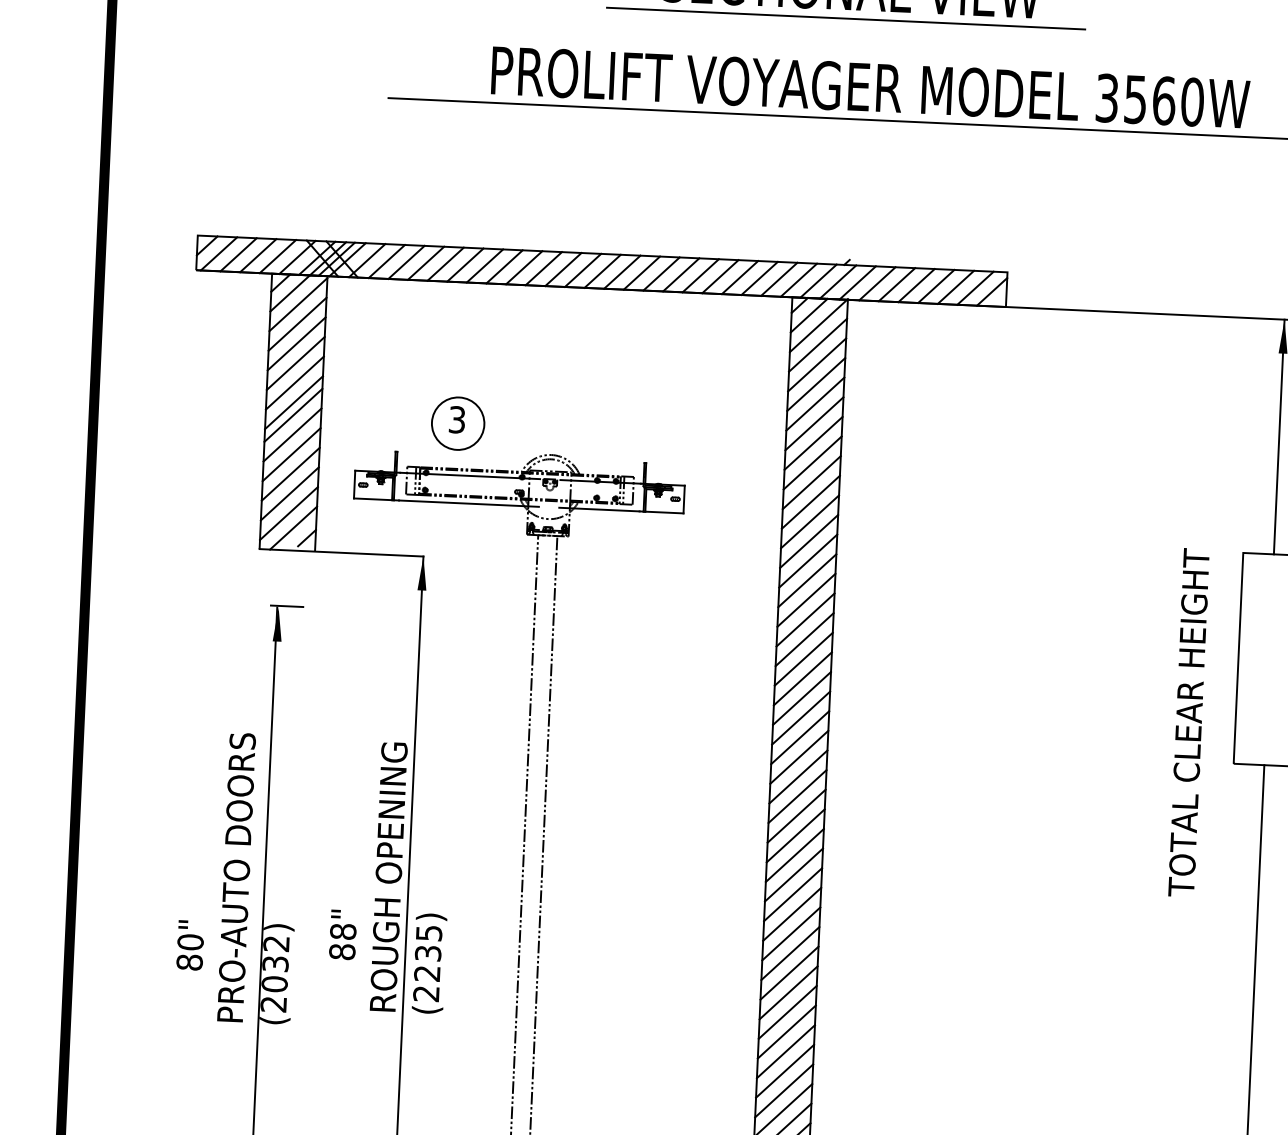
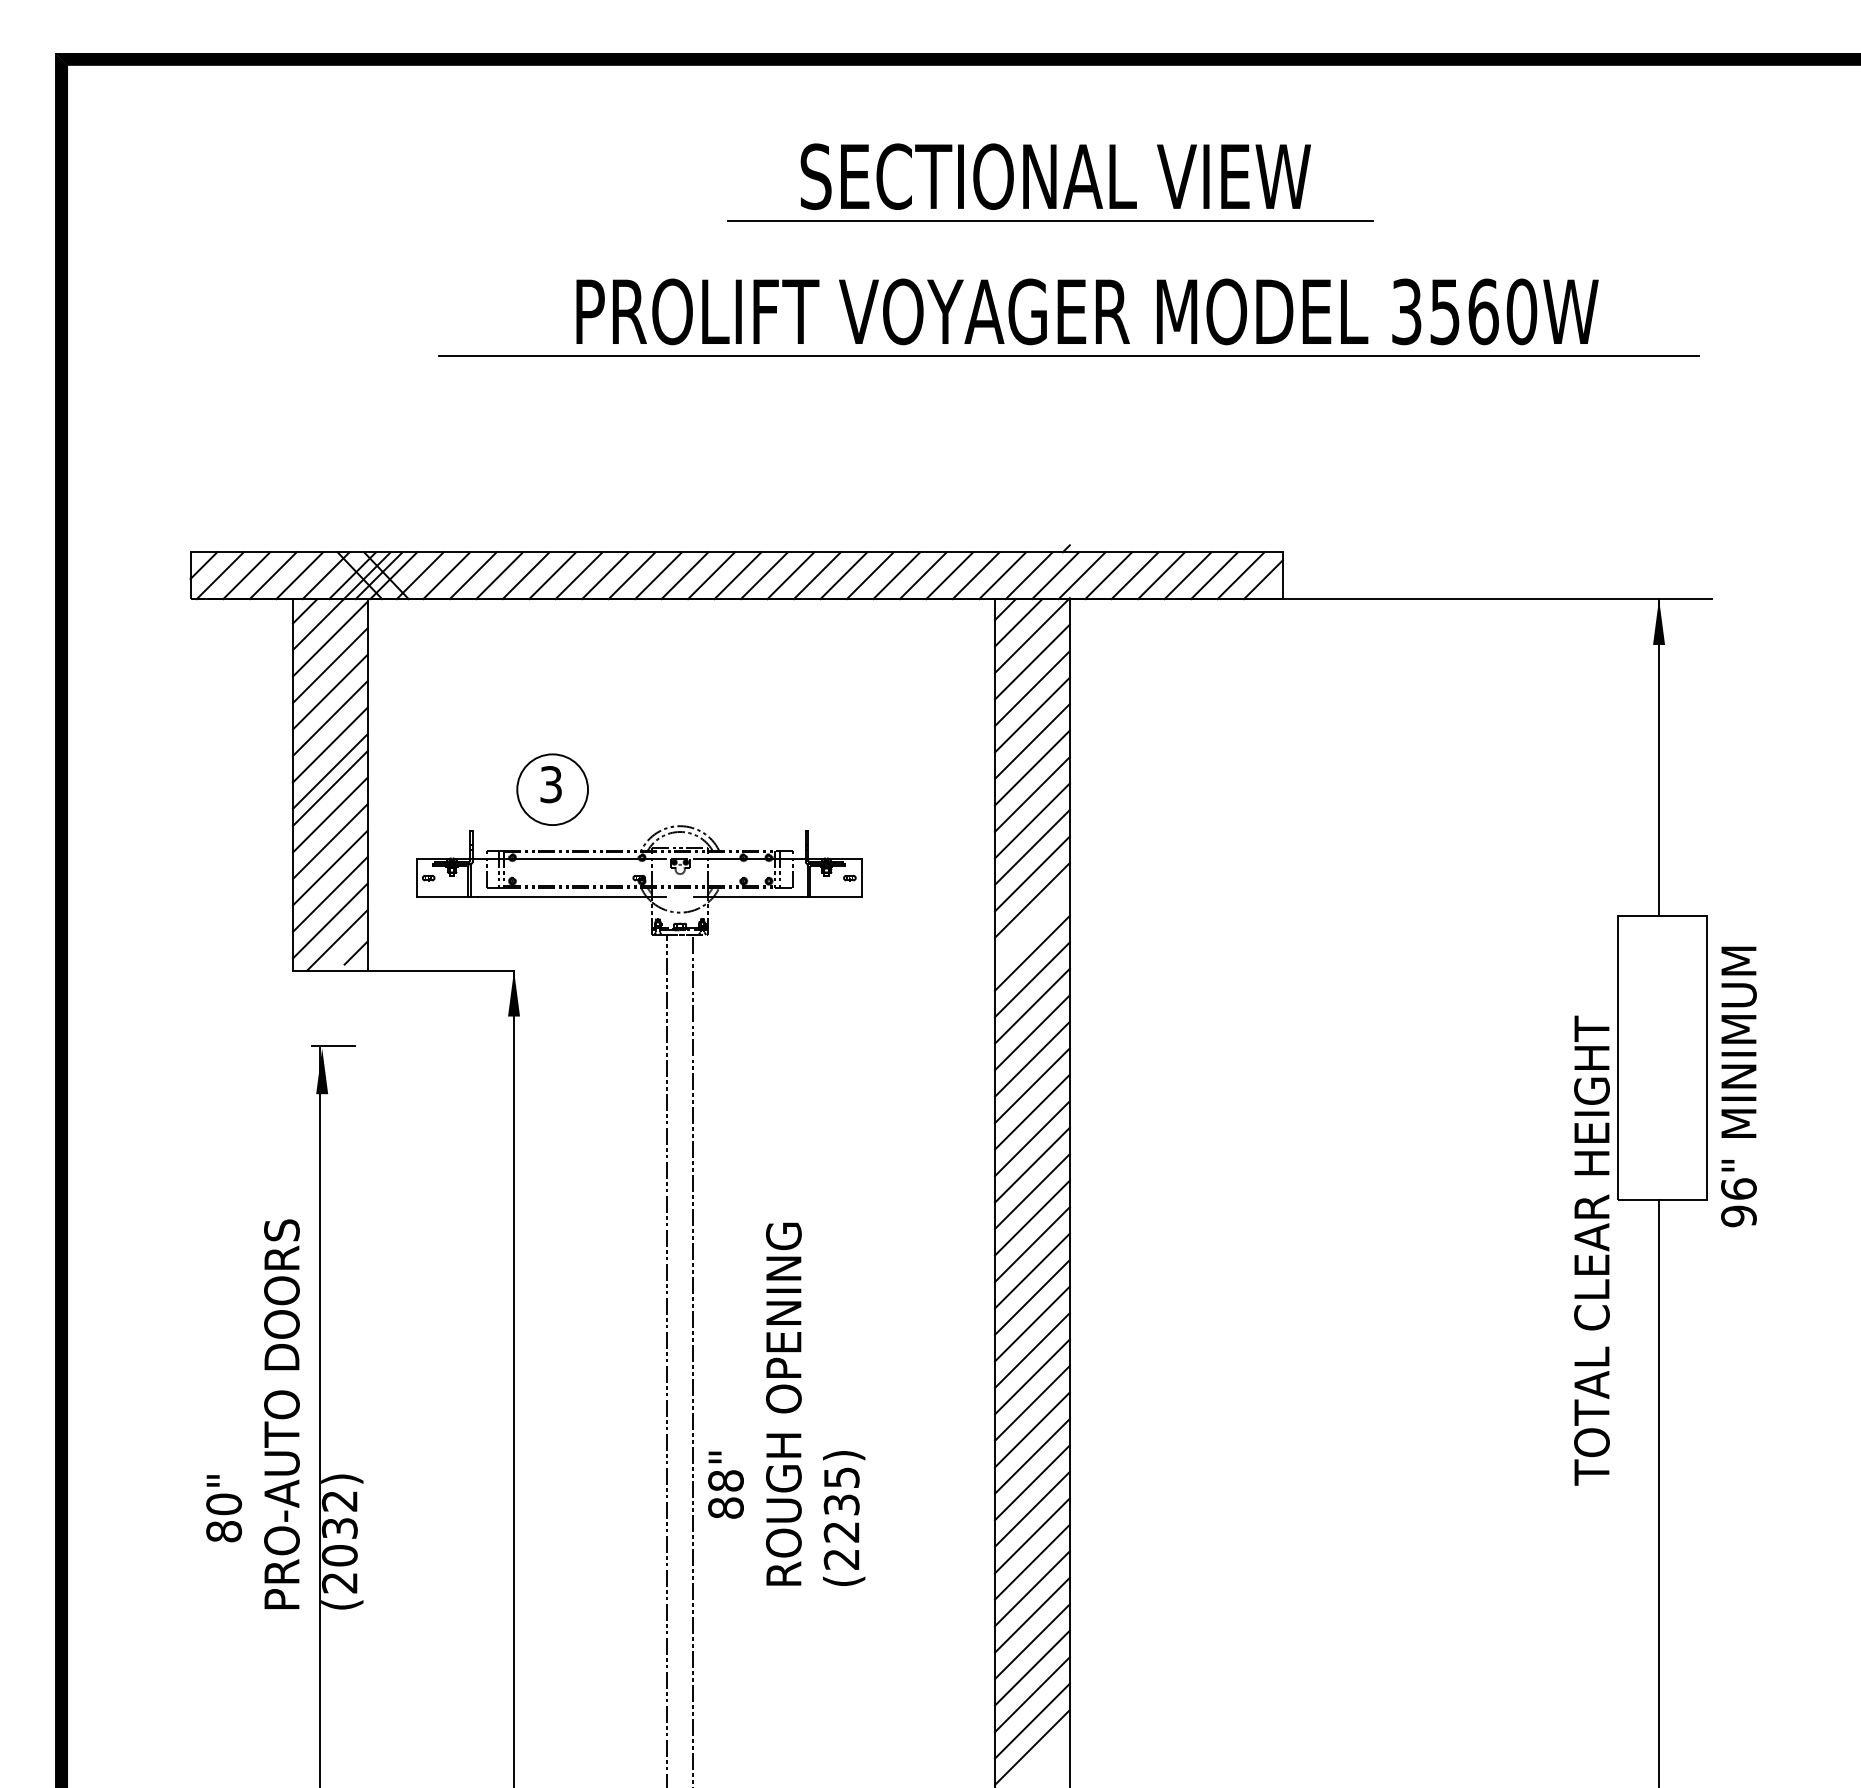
line: (808, 541) -> (1031, 926), removed
text: (1188, 722) -> (1591, 1250), moved
text: (390, 876) -> (786, 1403), moved

